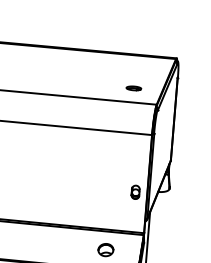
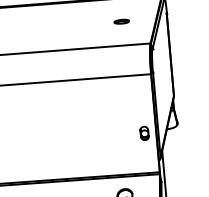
part: (133, 88) -> (121, 21), moved

